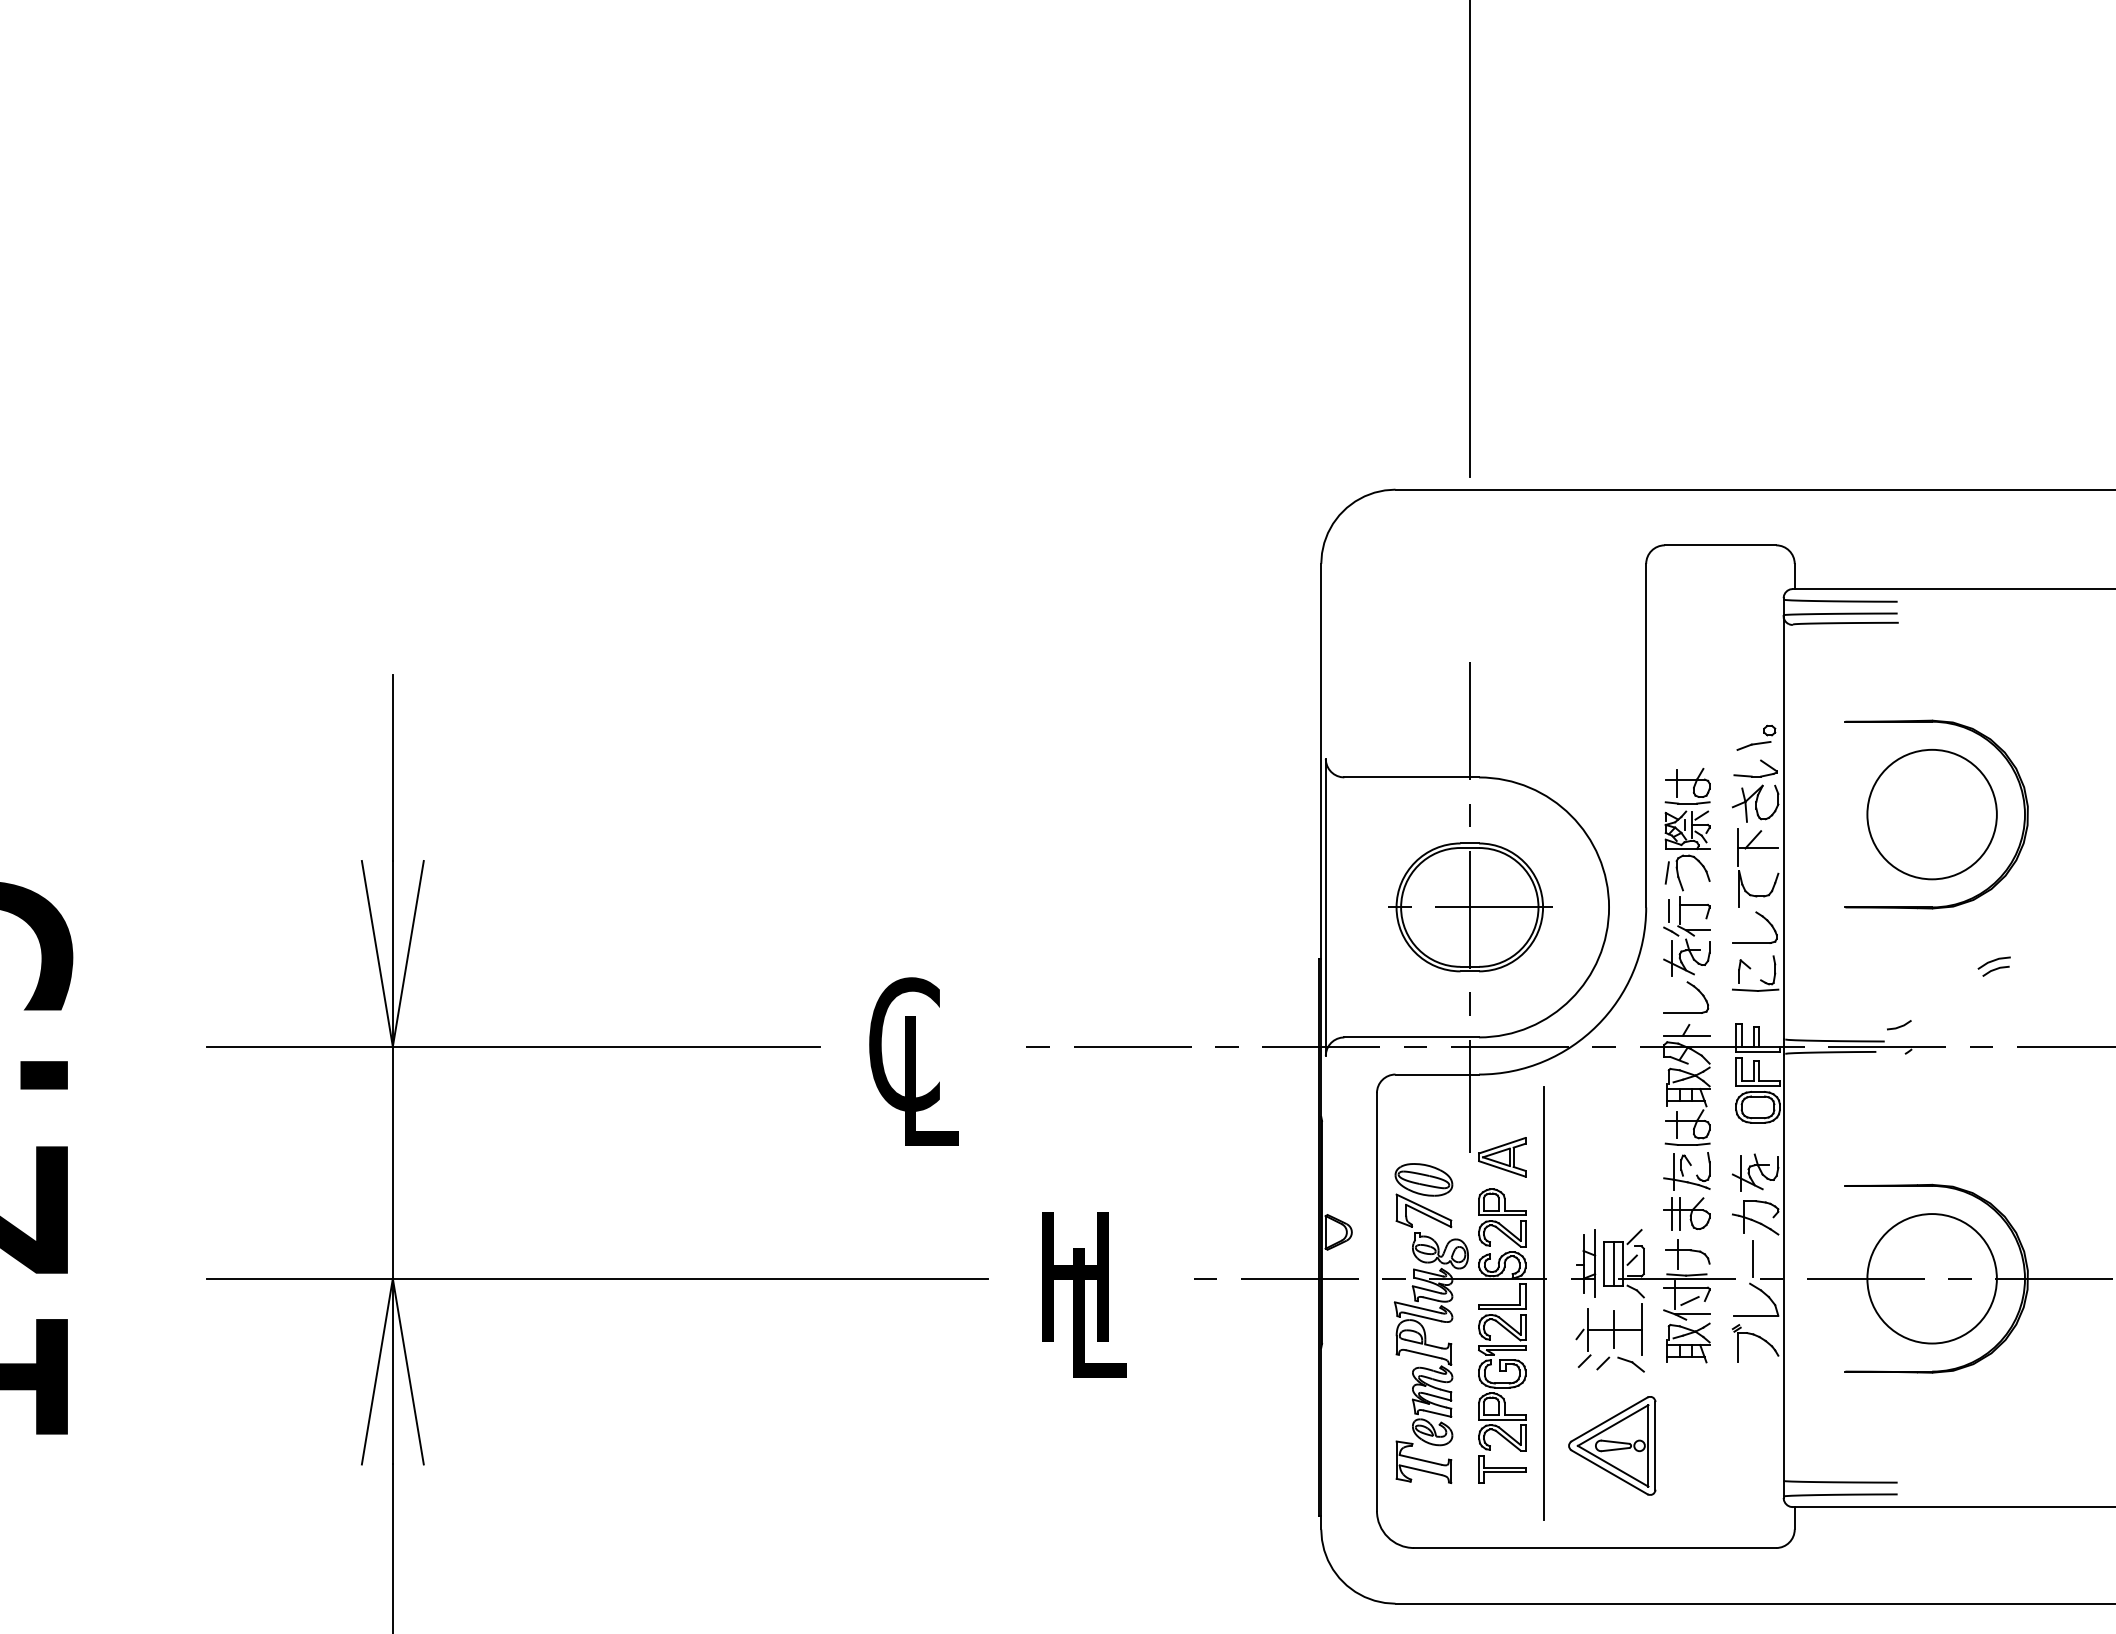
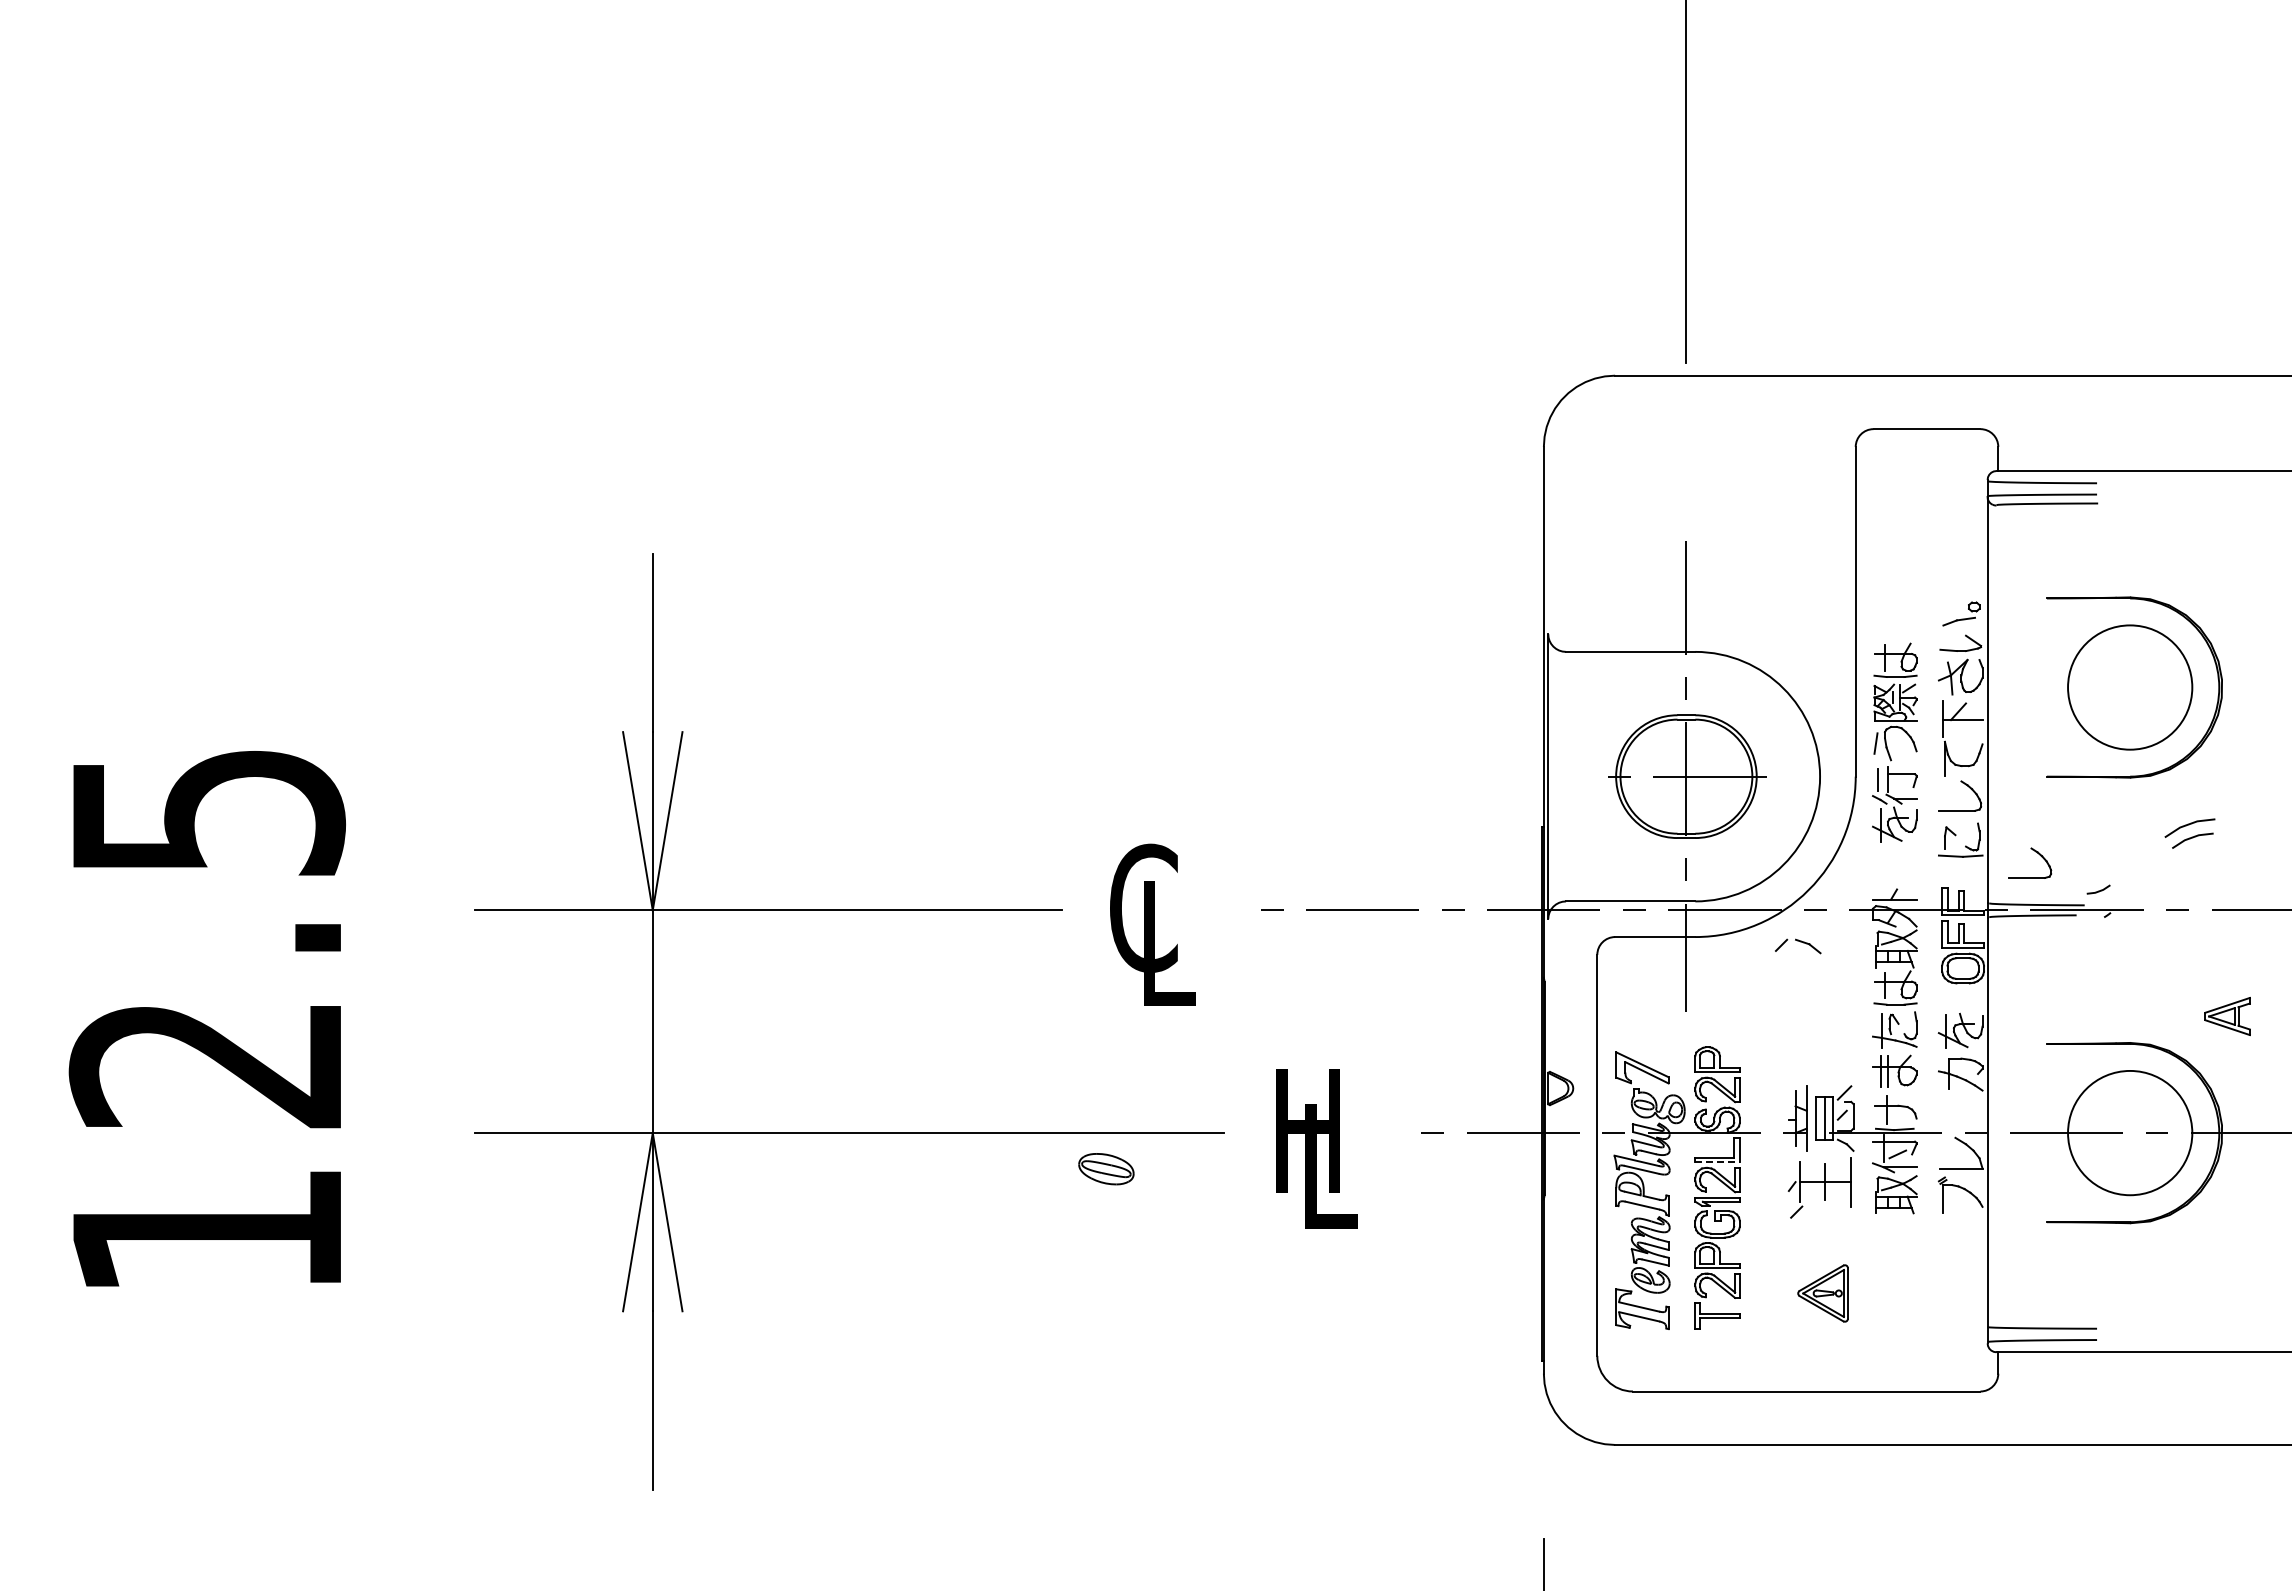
part: (1993, 966) -> (2189, 833), size x1.6
part: (1691, 986) -> (2035, 852), moved
part: (1502, 1157) -> (2227, 1016), moved
part: (1424, 1180) -> (1106, 1169), moved
line: (1753, 1258) -> (1958, 1113), removed
line: (1543, 1303) -> (1757, 1156), removed
line: (1503, 1309) -> (1718, 1162), solid -> dashed
part: (1620, 1364) -> (1798, 946), moved
part: (1611, 1445) -> (1822, 1293), size x0.6

